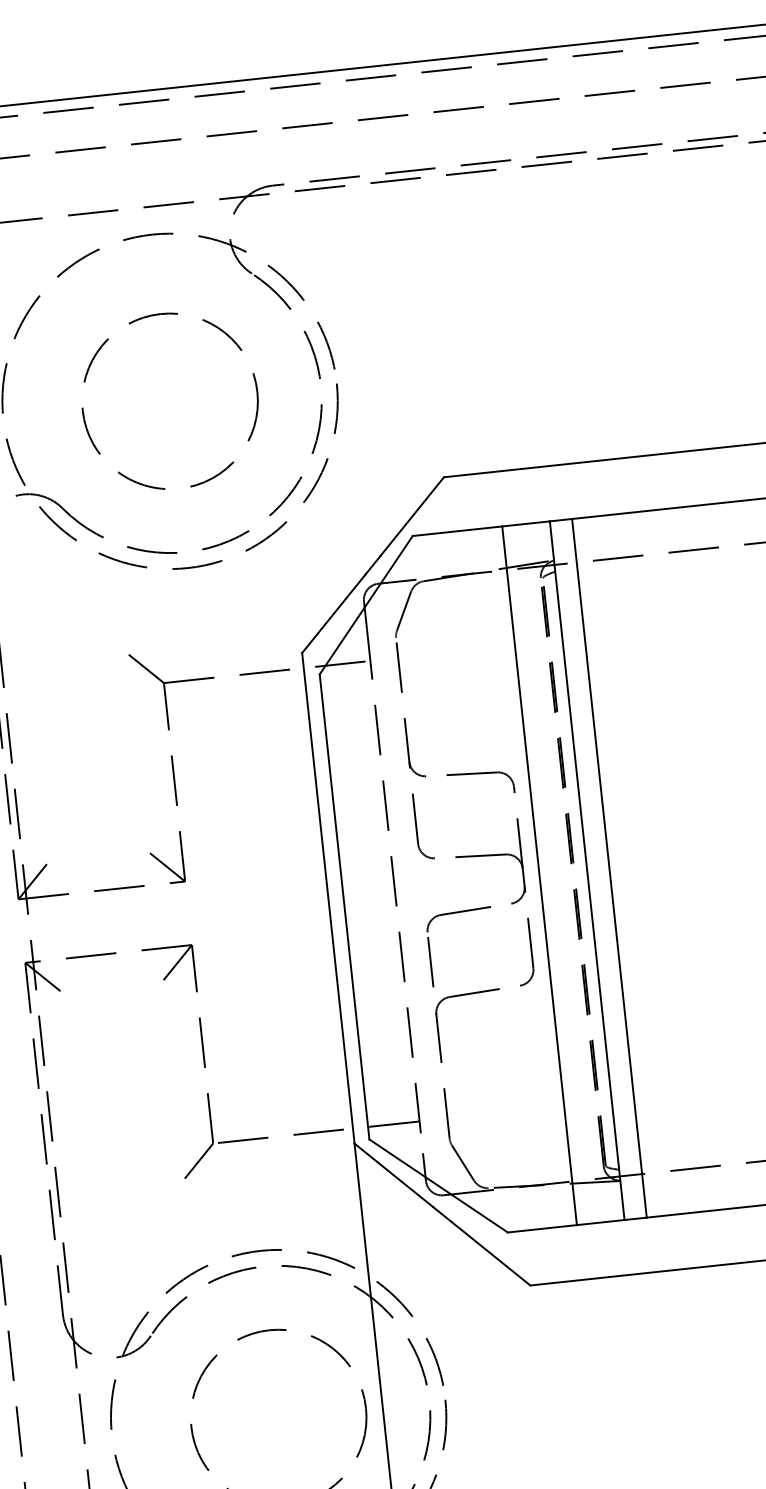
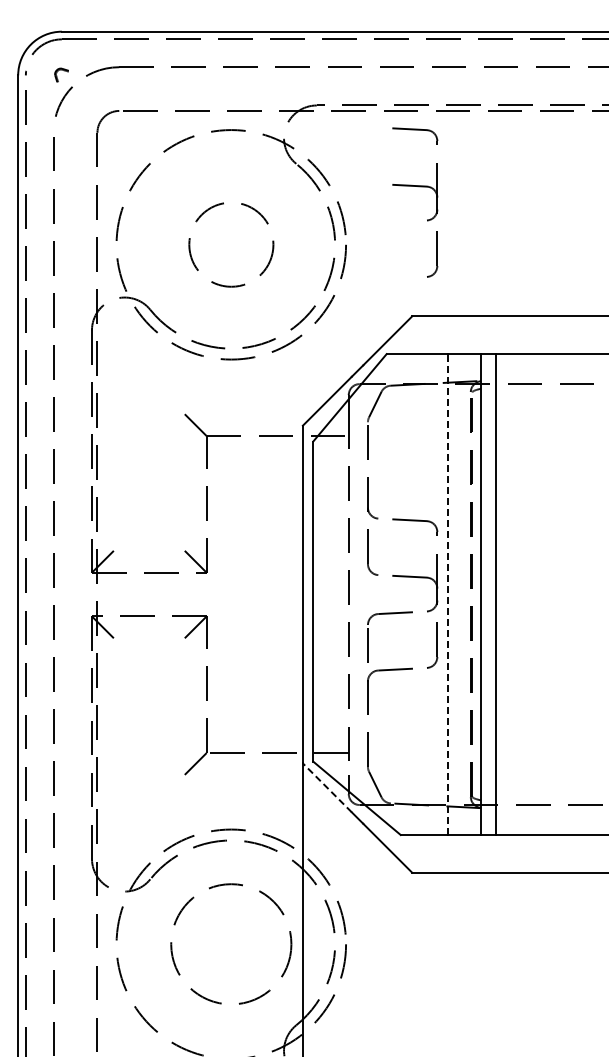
part: (433, 289) -> (418, 187), added
circle: (170, 400) -> (231, 244), size x0.7
line: (539, 875) -> (448, 594), solid -> dashed
line: (394, 1174) -> (327, 787), solid -> dashed

